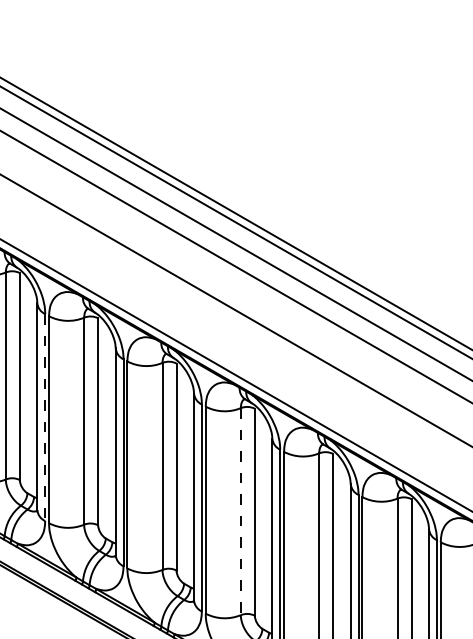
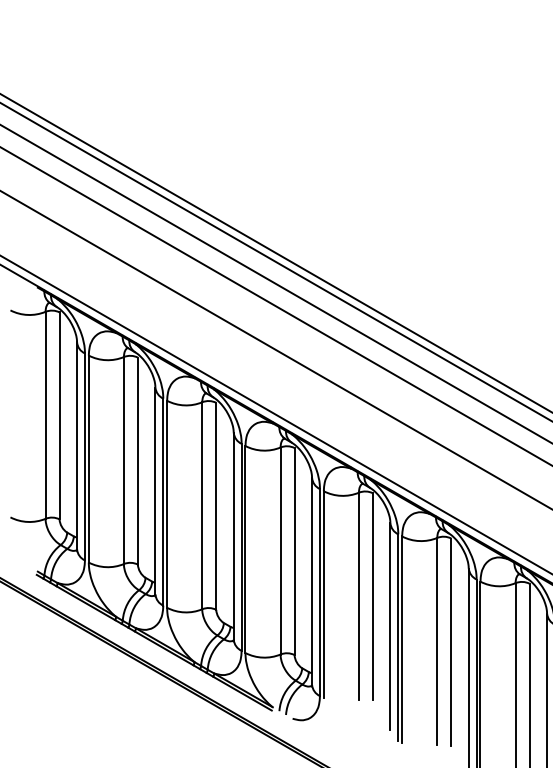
line: (44, 418) -> (84, 457), dashed -> solid
line: (240, 512) -> (280, 551), dashed -> solid

